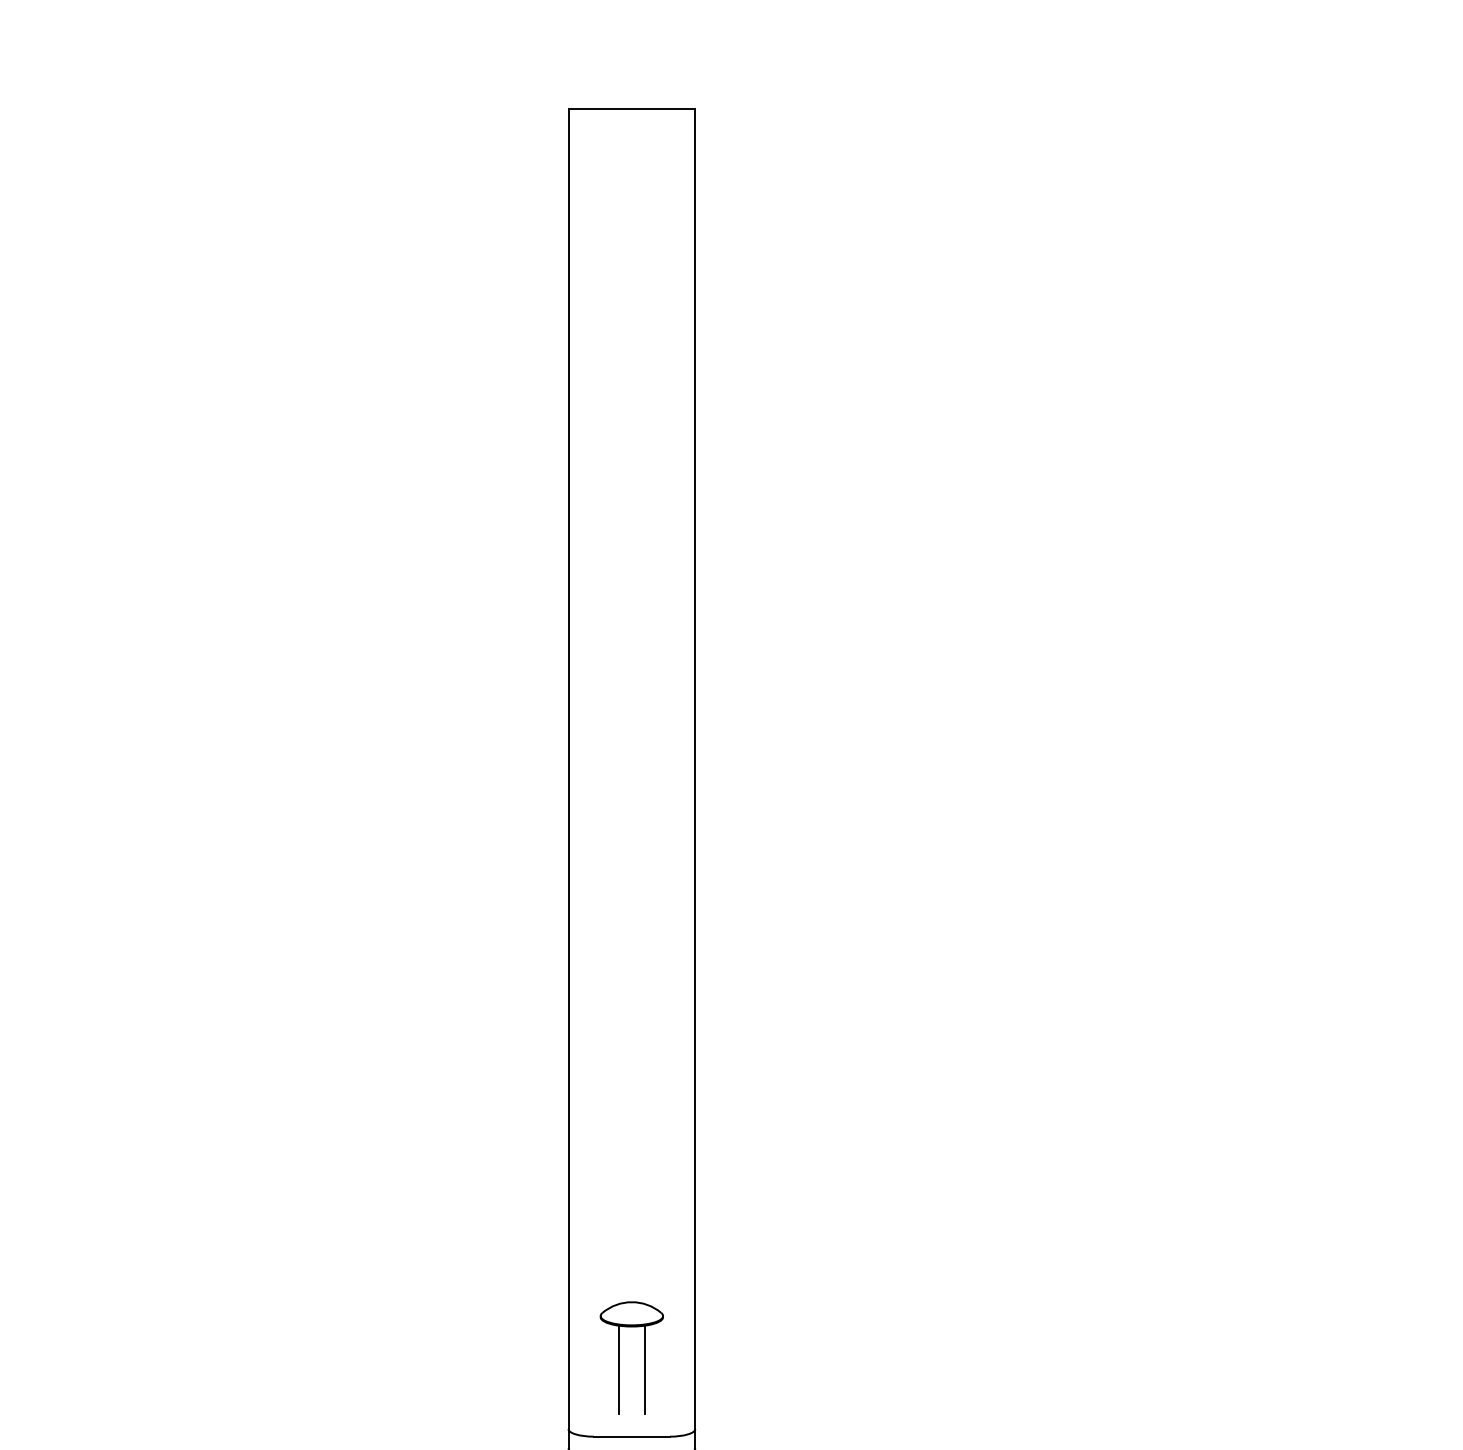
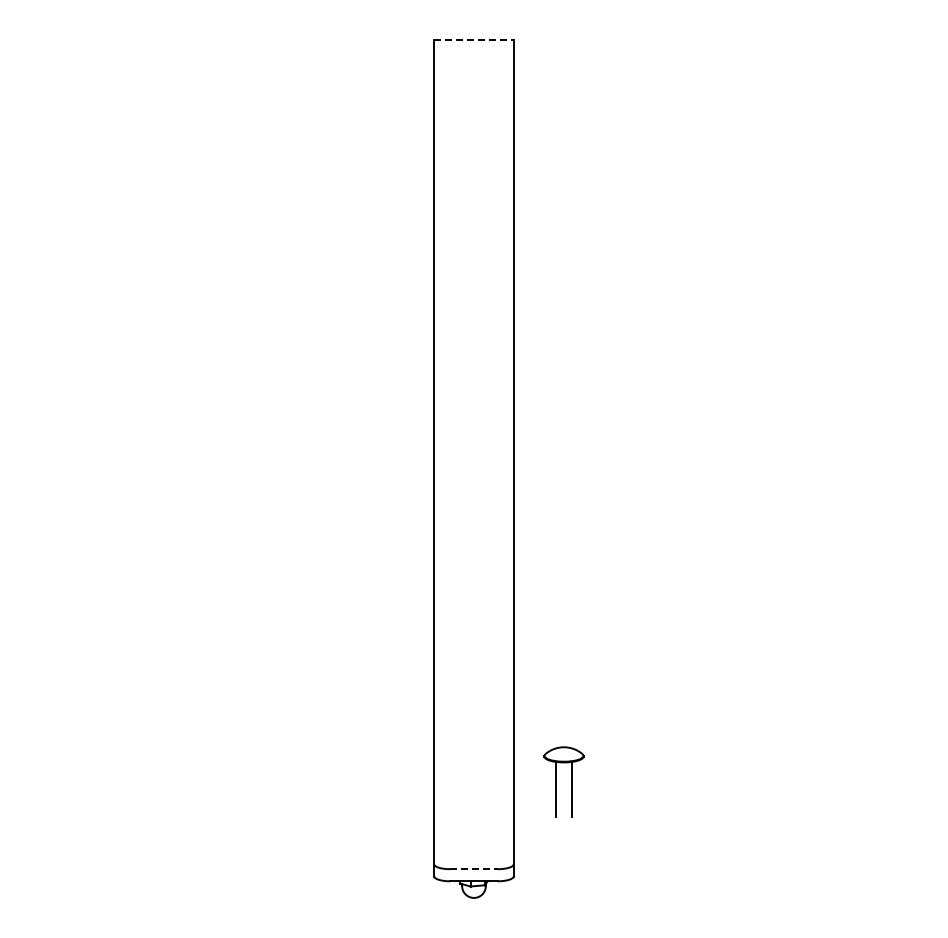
line: (631, 109) -> (473, 40), solid -> dashed
part: (619, 1357) -> (556, 781), moved
line: (631, 1437) -> (473, 869), solid -> dashed

